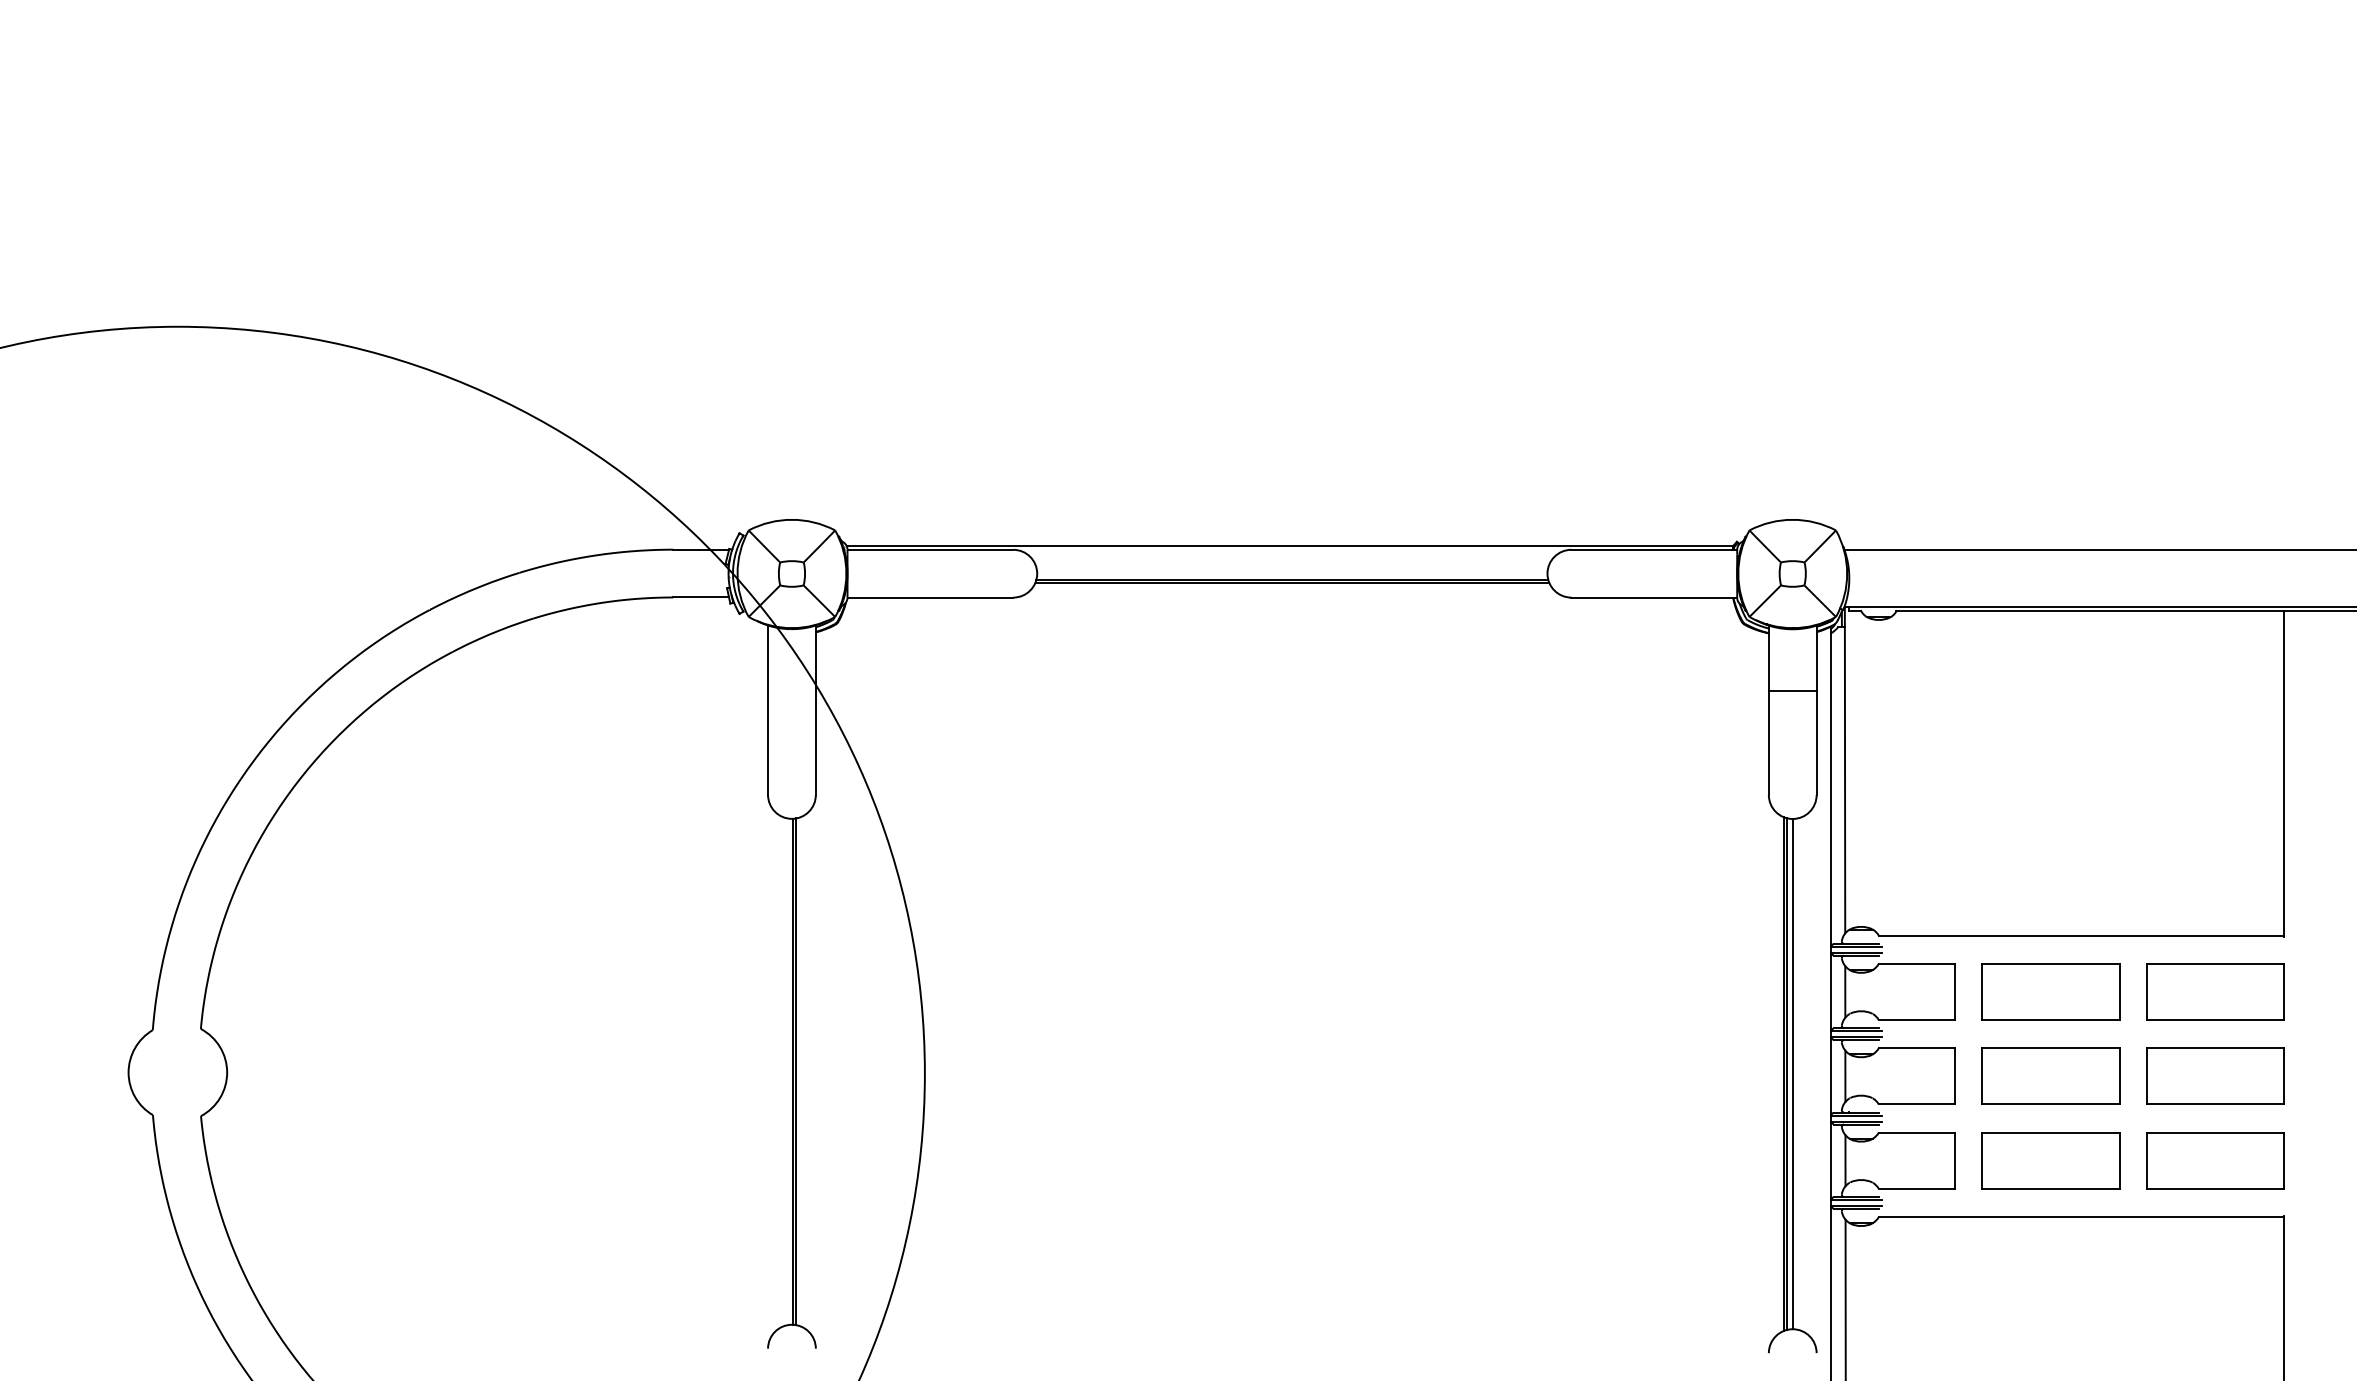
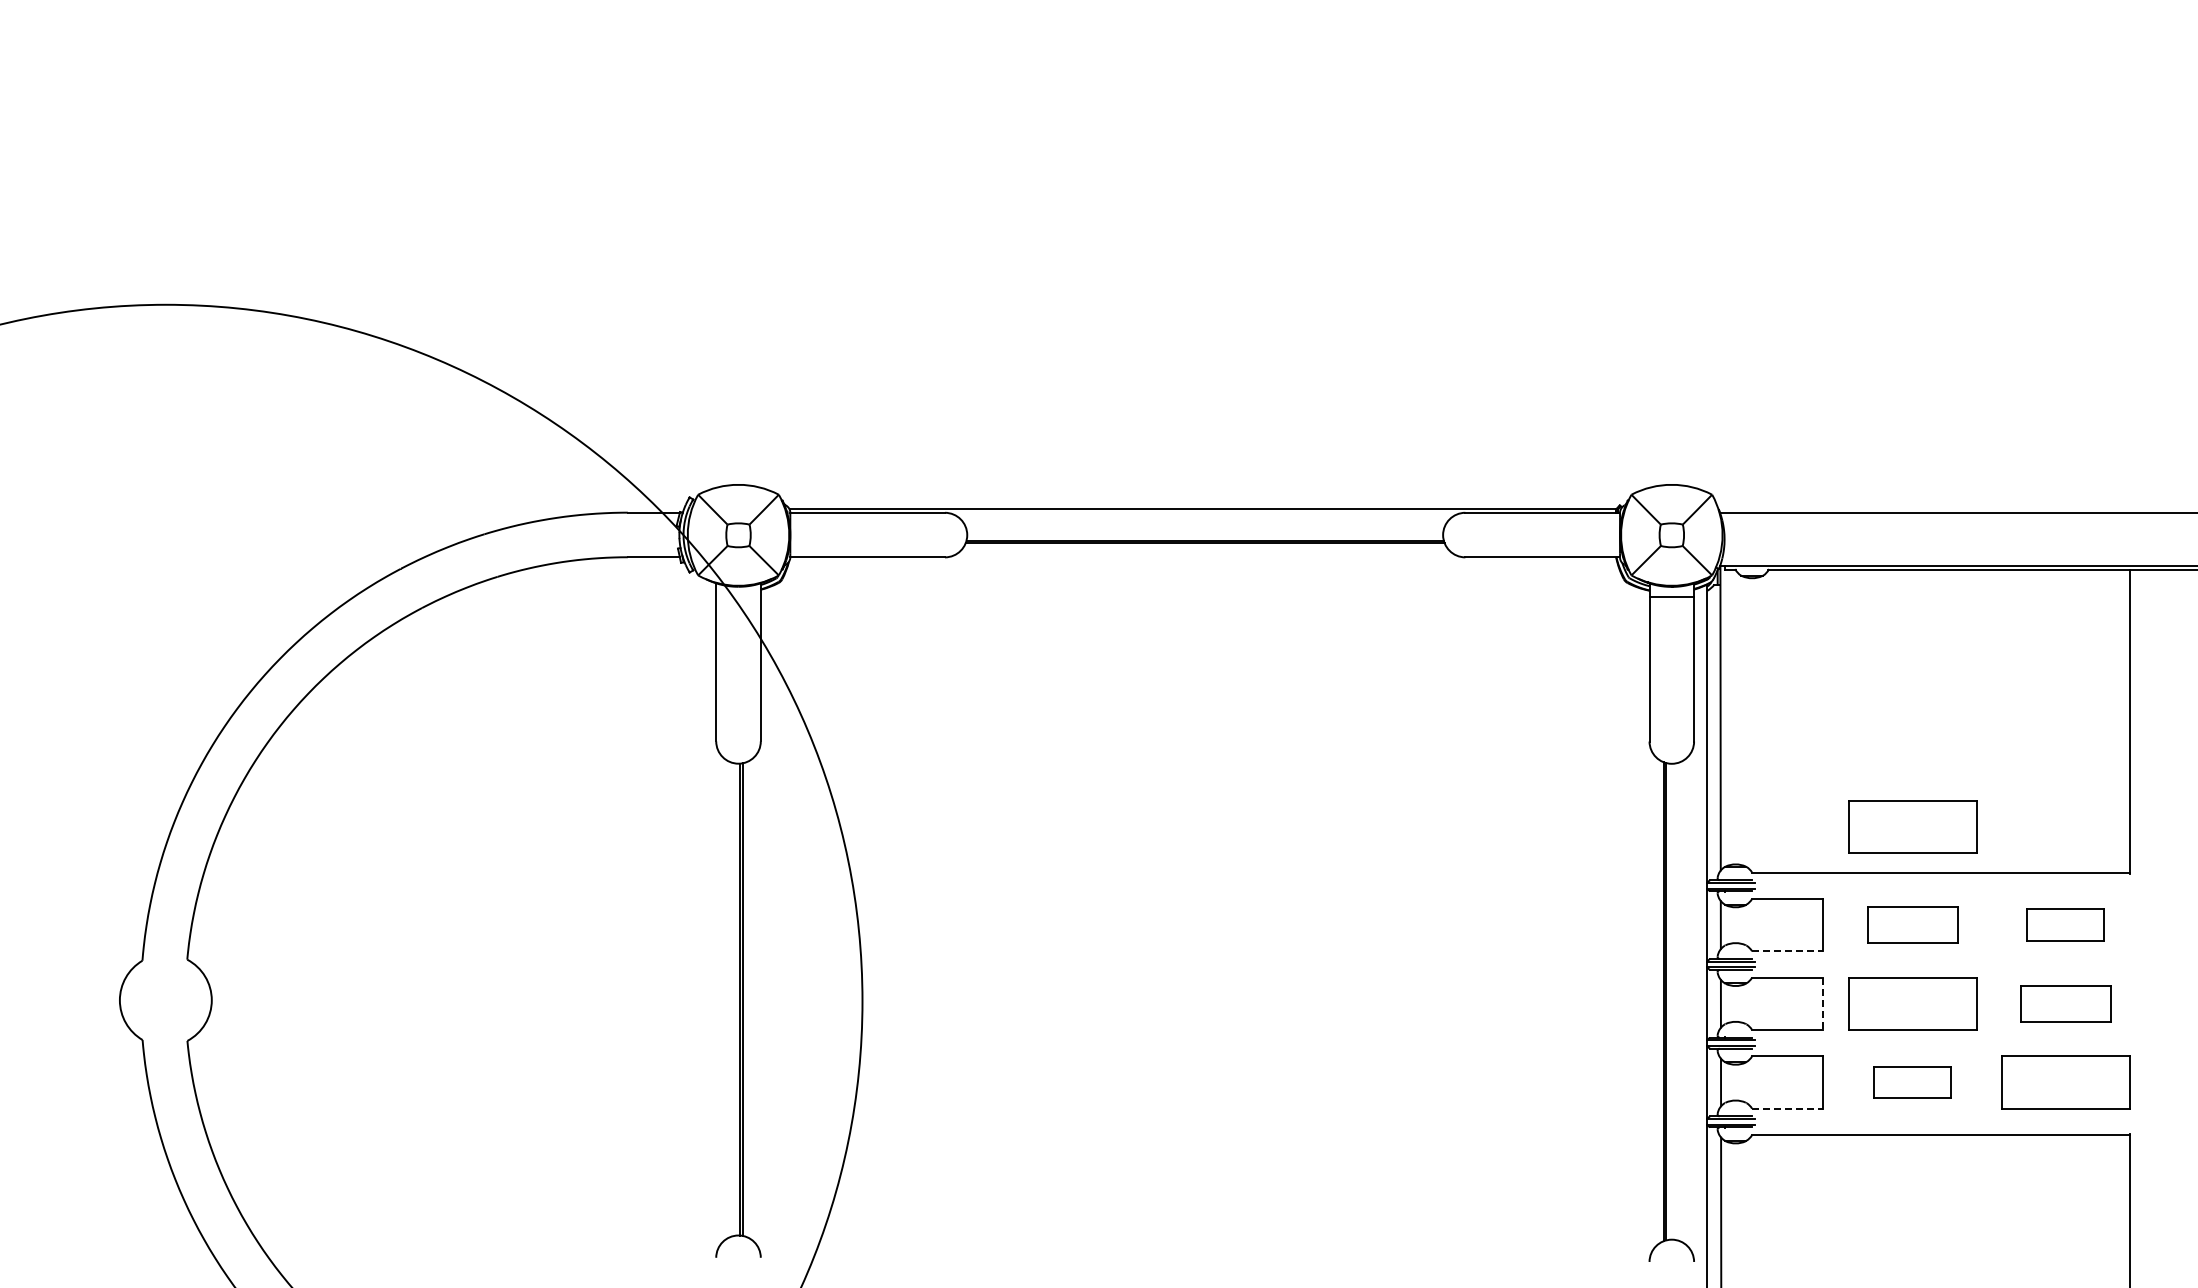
line: (1792, 691) -> (1671, 597), moved
part: (2050, 886) -> (1912, 826), added
part: (2050, 991) -> (1912, 924), size x0.7
part: (2214, 991) -> (2065, 924), size x0.6
line: (1916, 1020) -> (1787, 951), solid -> dashed
line: (1793, 1073) -> (1672, 1001), removed
part: (2214, 1075) -> (2065, 1003), size x0.7
line: (1955, 1077) -> (1823, 1004), solid -> dashed
part: (2050, 1160) -> (1912, 1082), size x0.6
line: (1916, 1188) -> (1787, 1108), solid -> dashed

